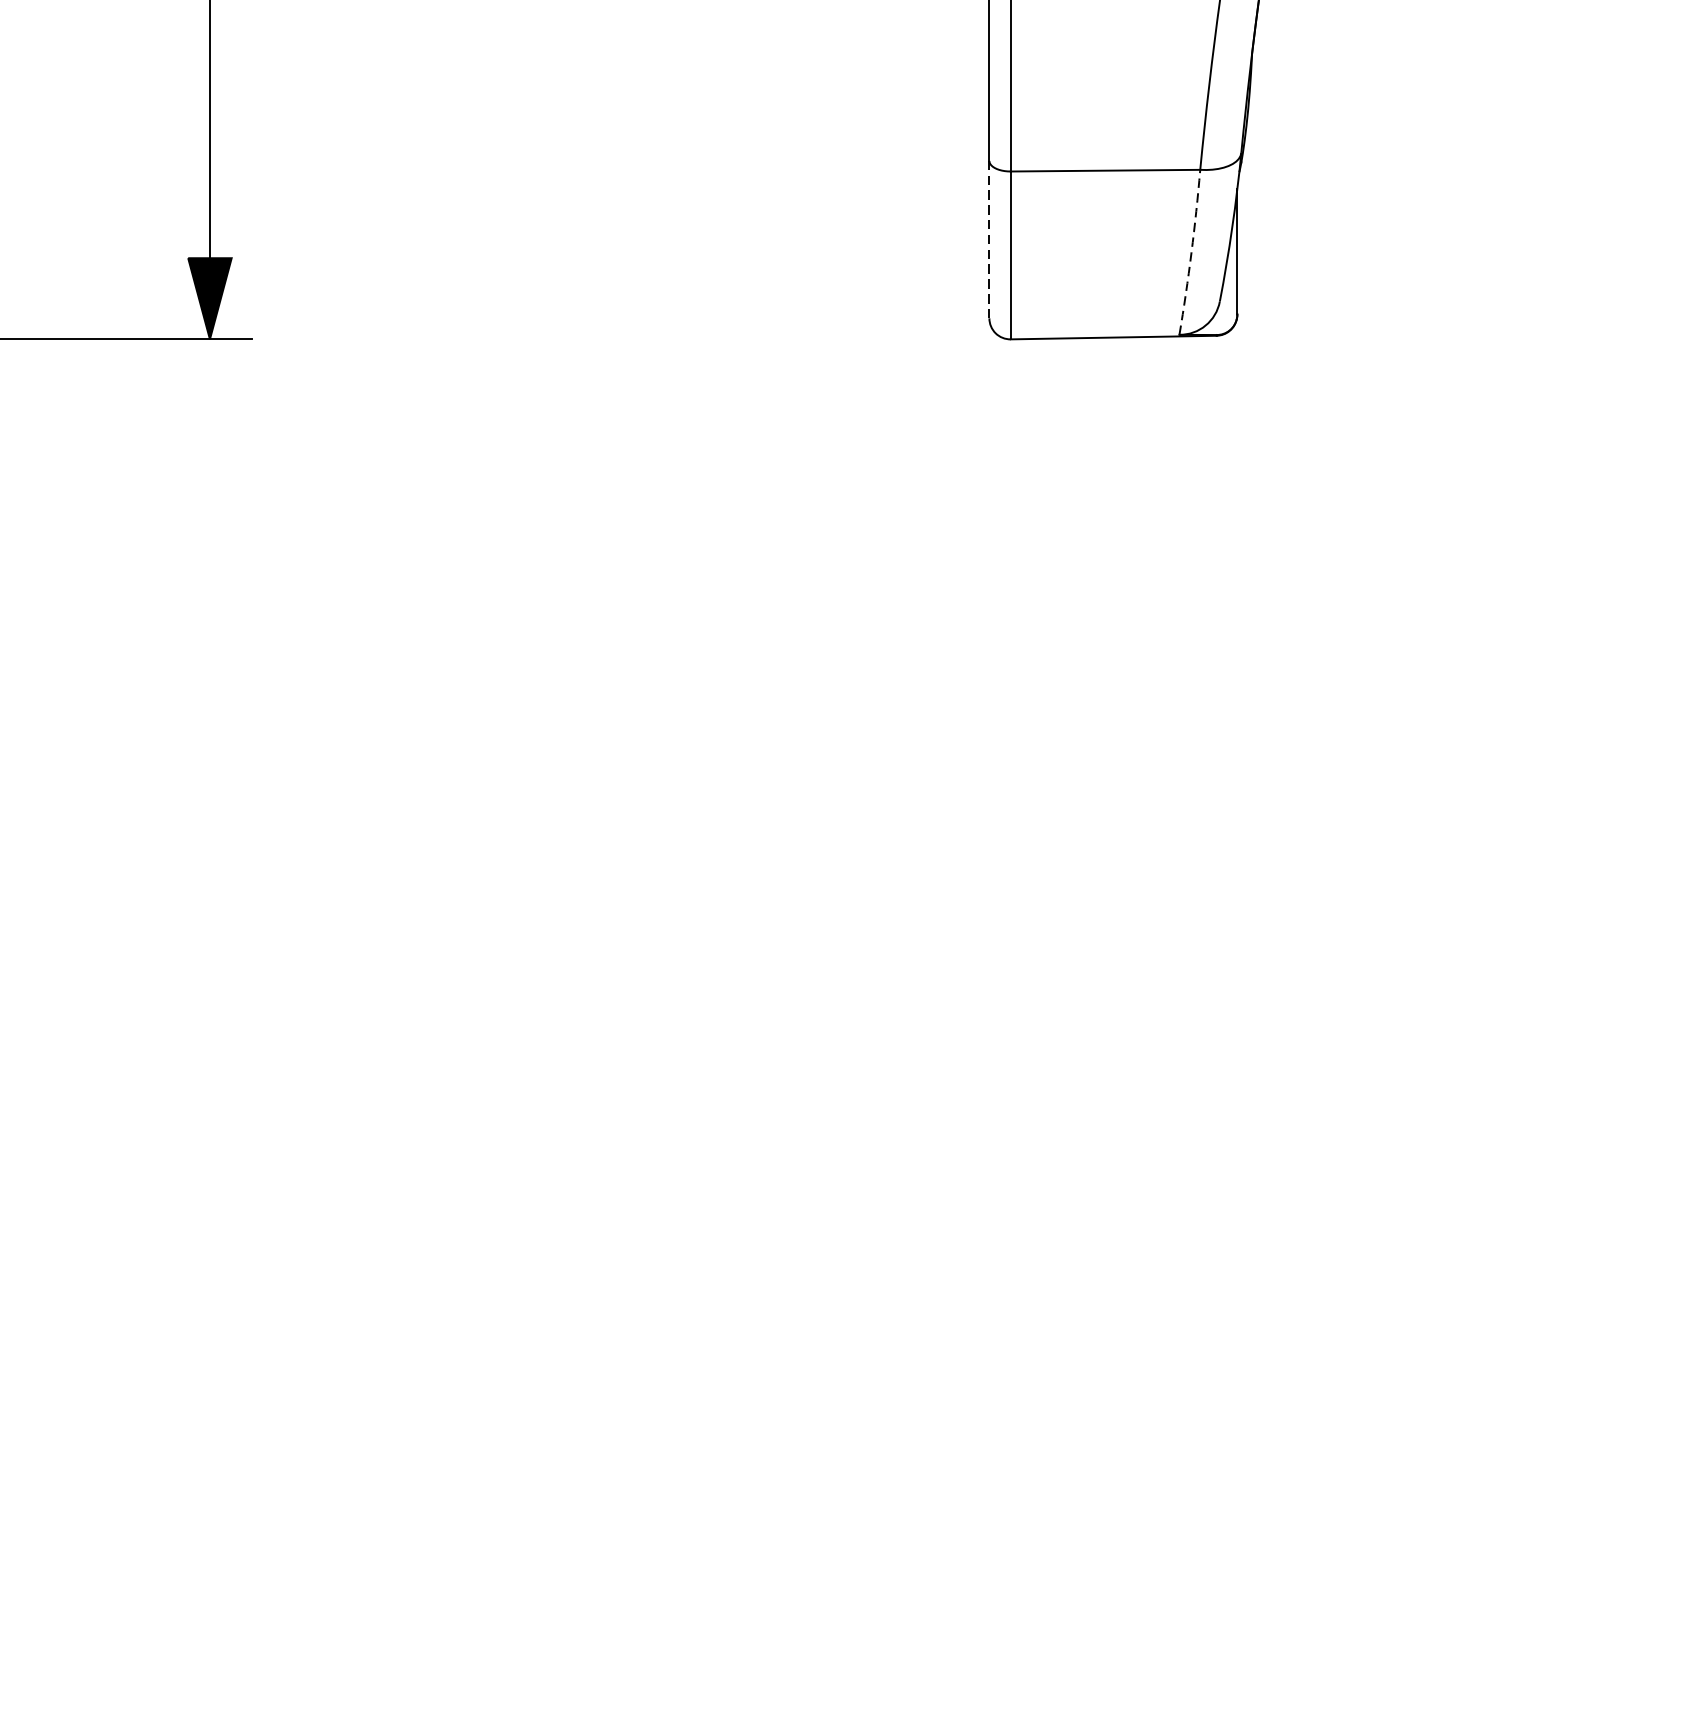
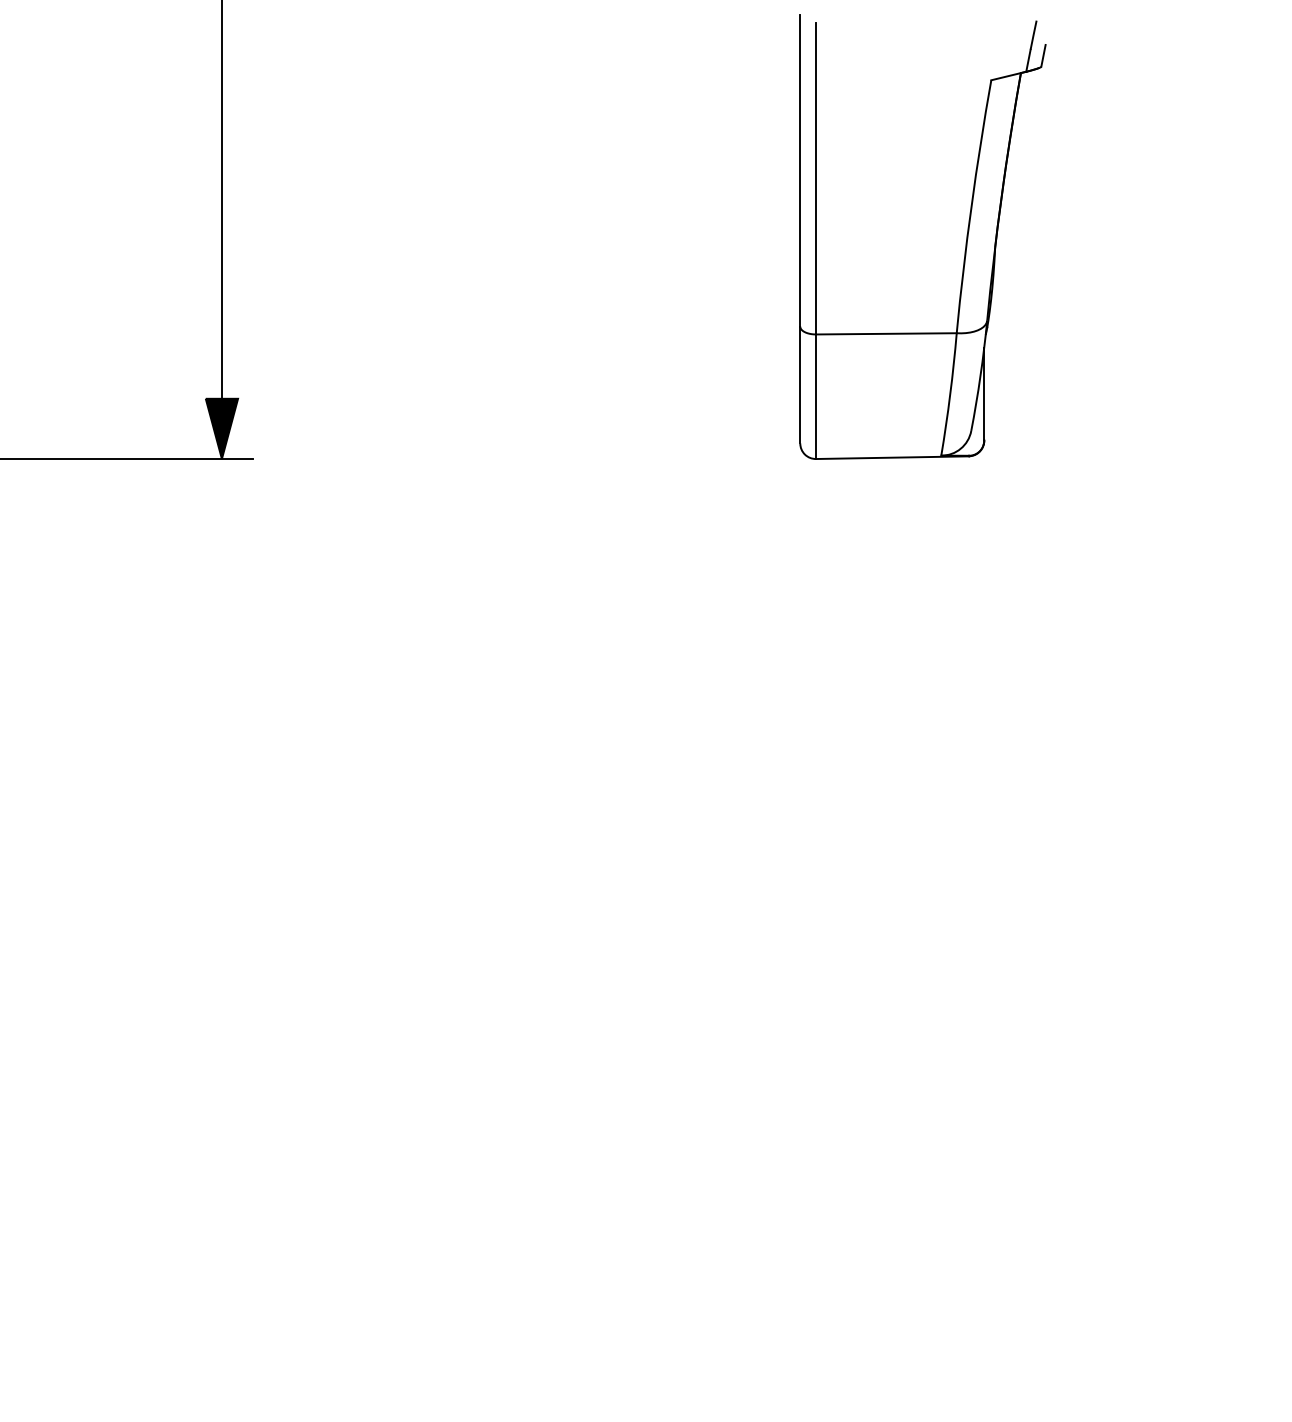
line: (989, 238) -> (800, 384), dashed -> solid
arc: (1191, 252) -> (950, 394), dashed -> solid

